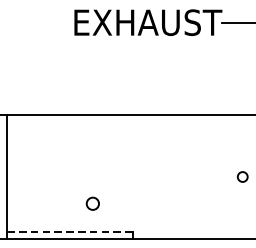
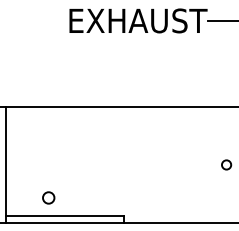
circle: (92, 203) -> (48, 197), moved
line: (70, 232) -> (65, 216), dashed -> solid

